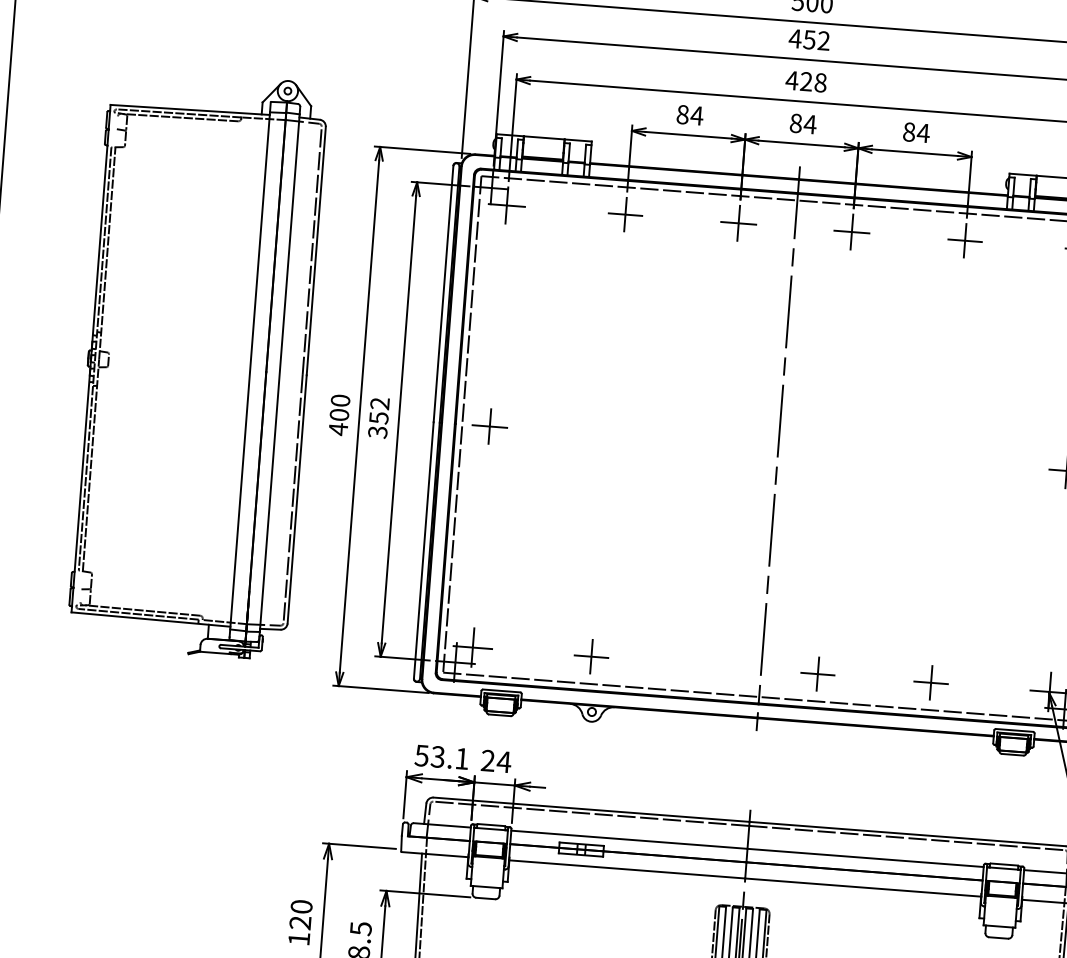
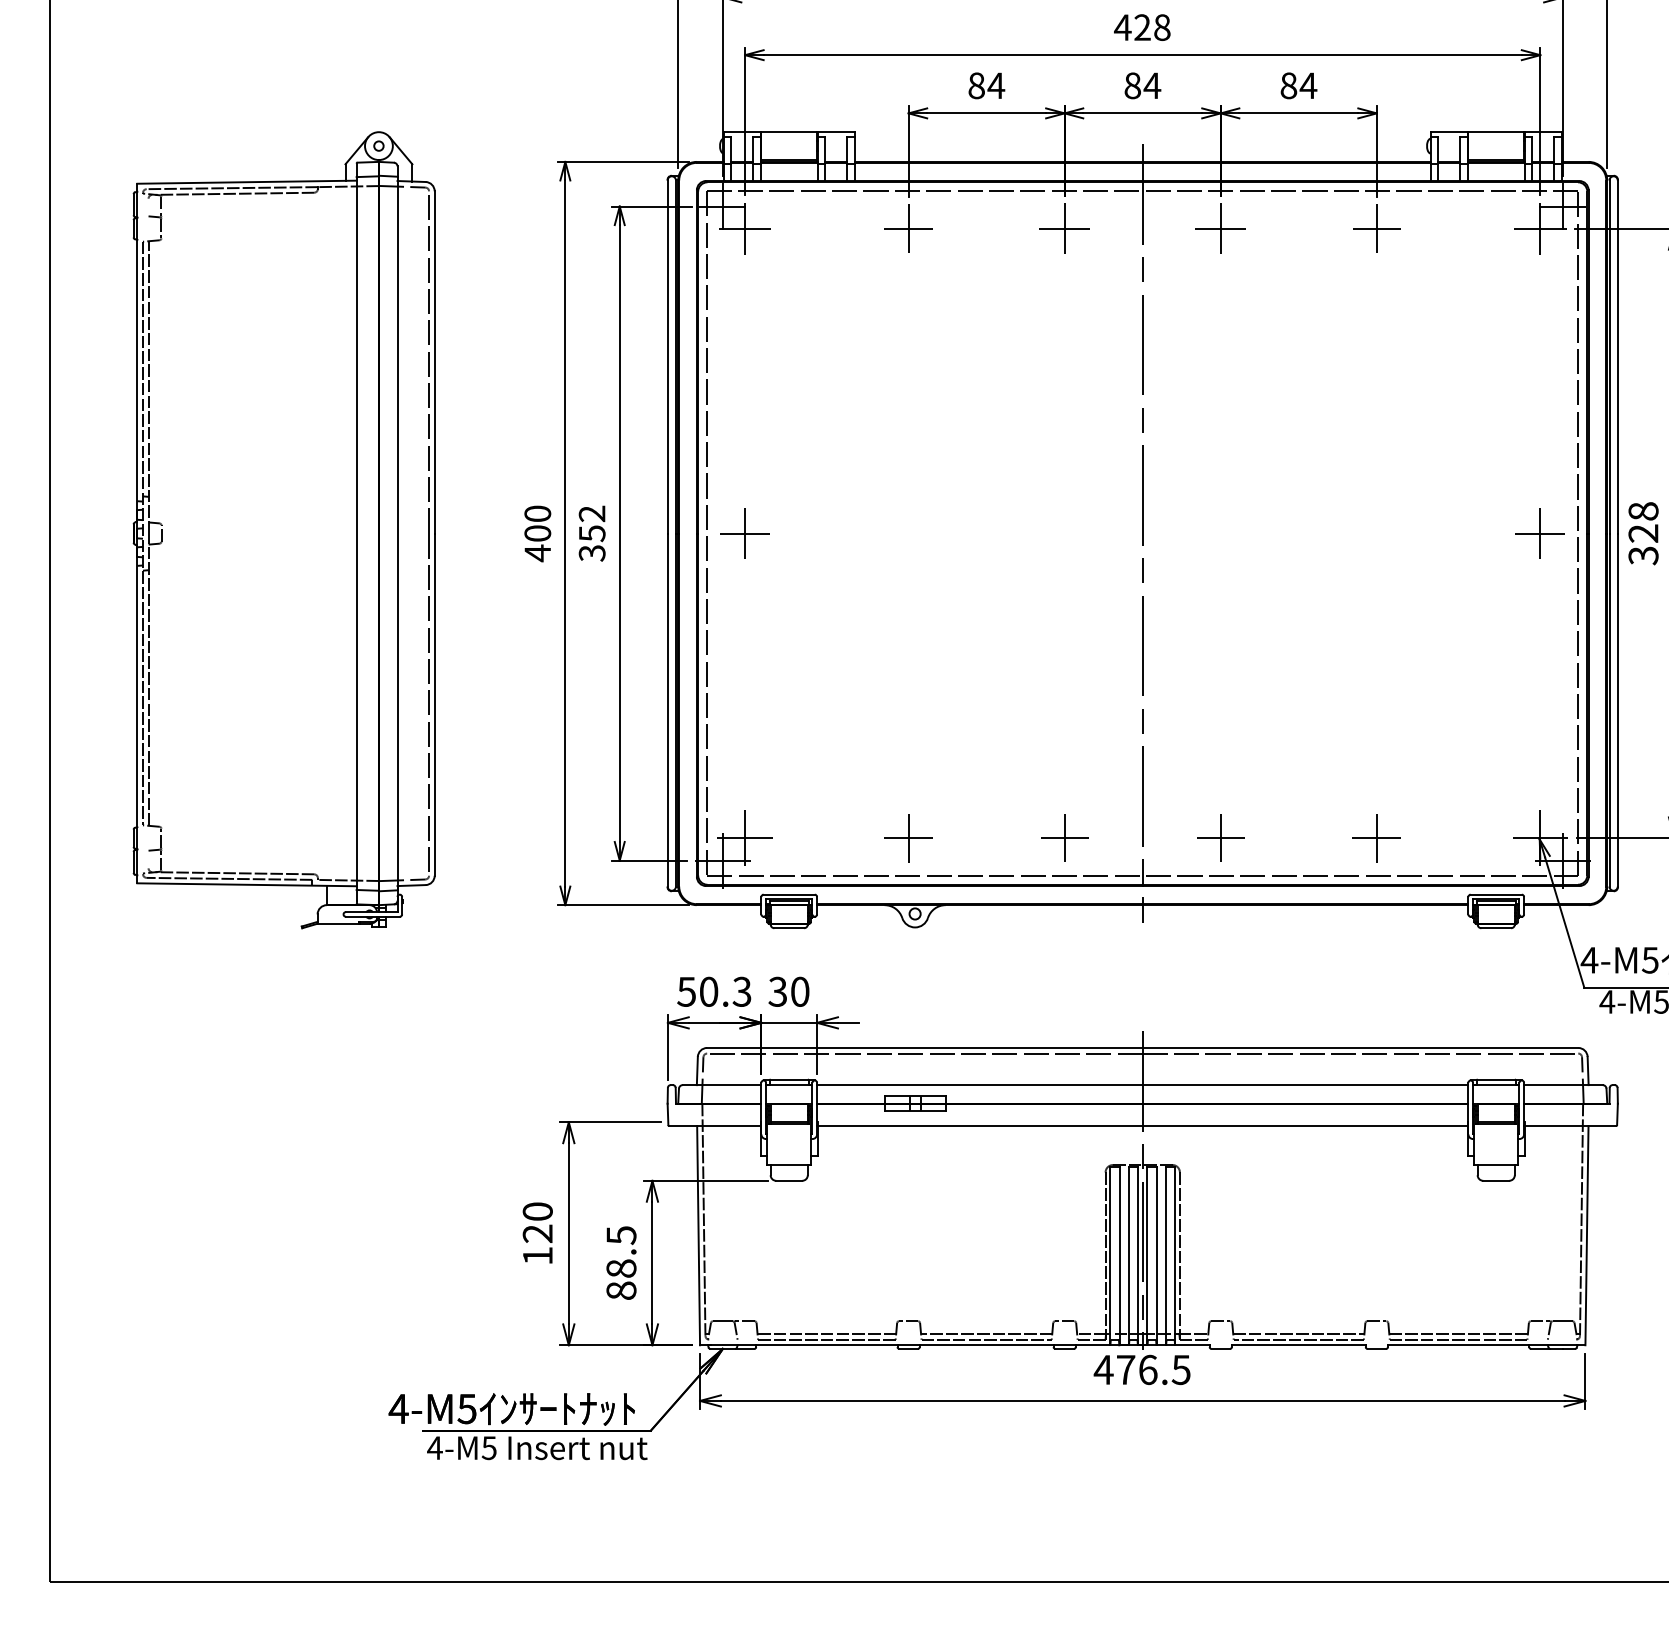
part: (197, 364) -> (283, 530), moved
part: (704, 664) -> (1064, 837), added
text: (450, 757) -> (725, 991), 53.1 -> 50.3
text: (496, 761) -> (789, 991), 24 -> 30

